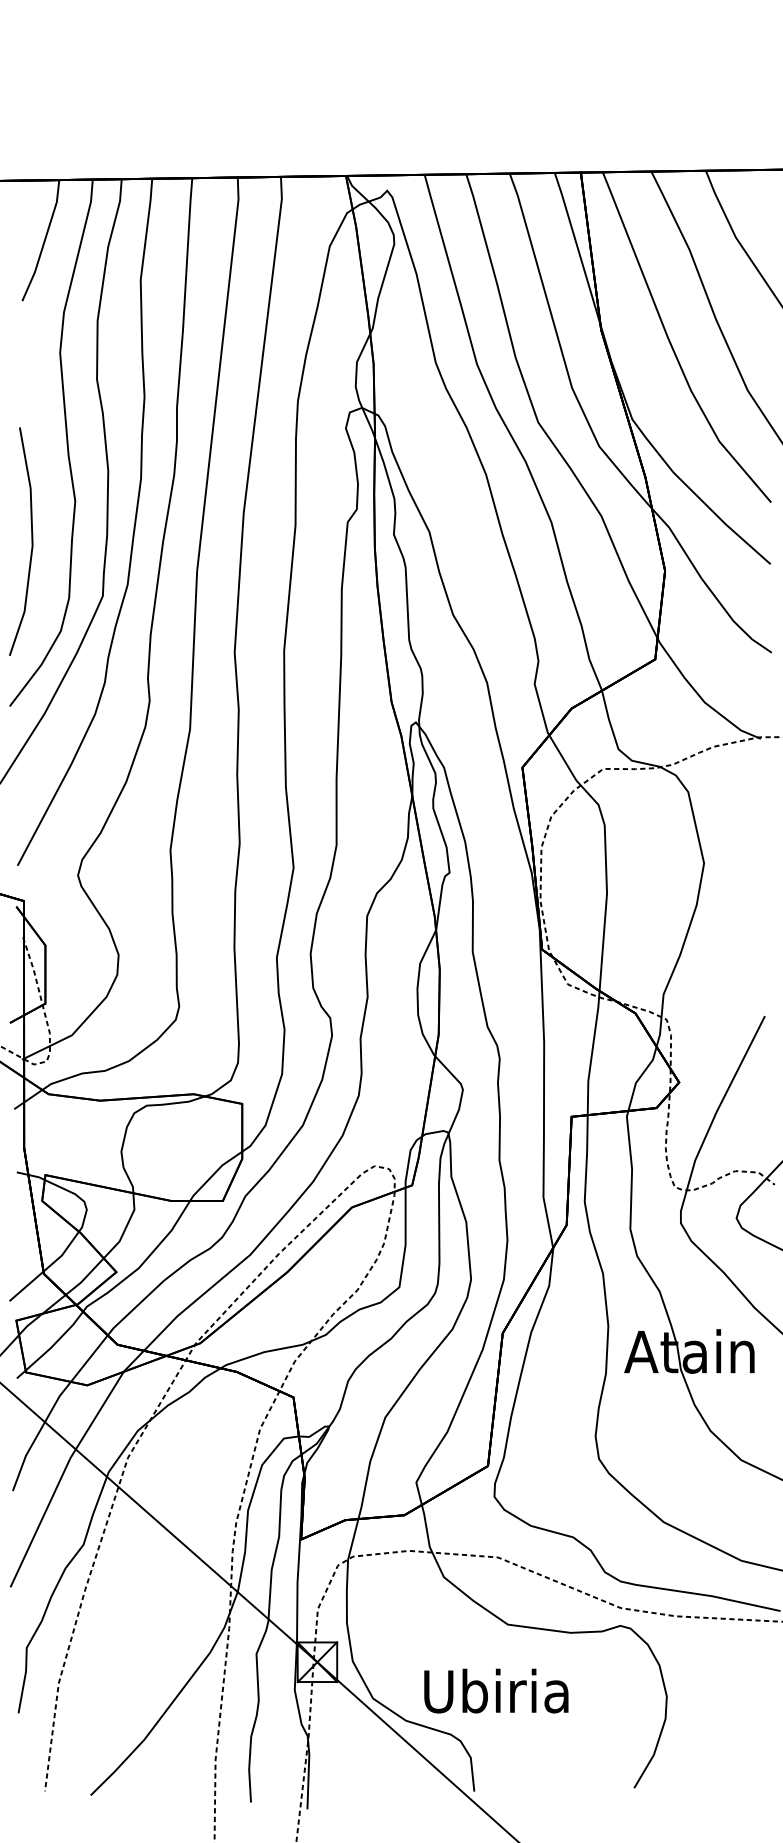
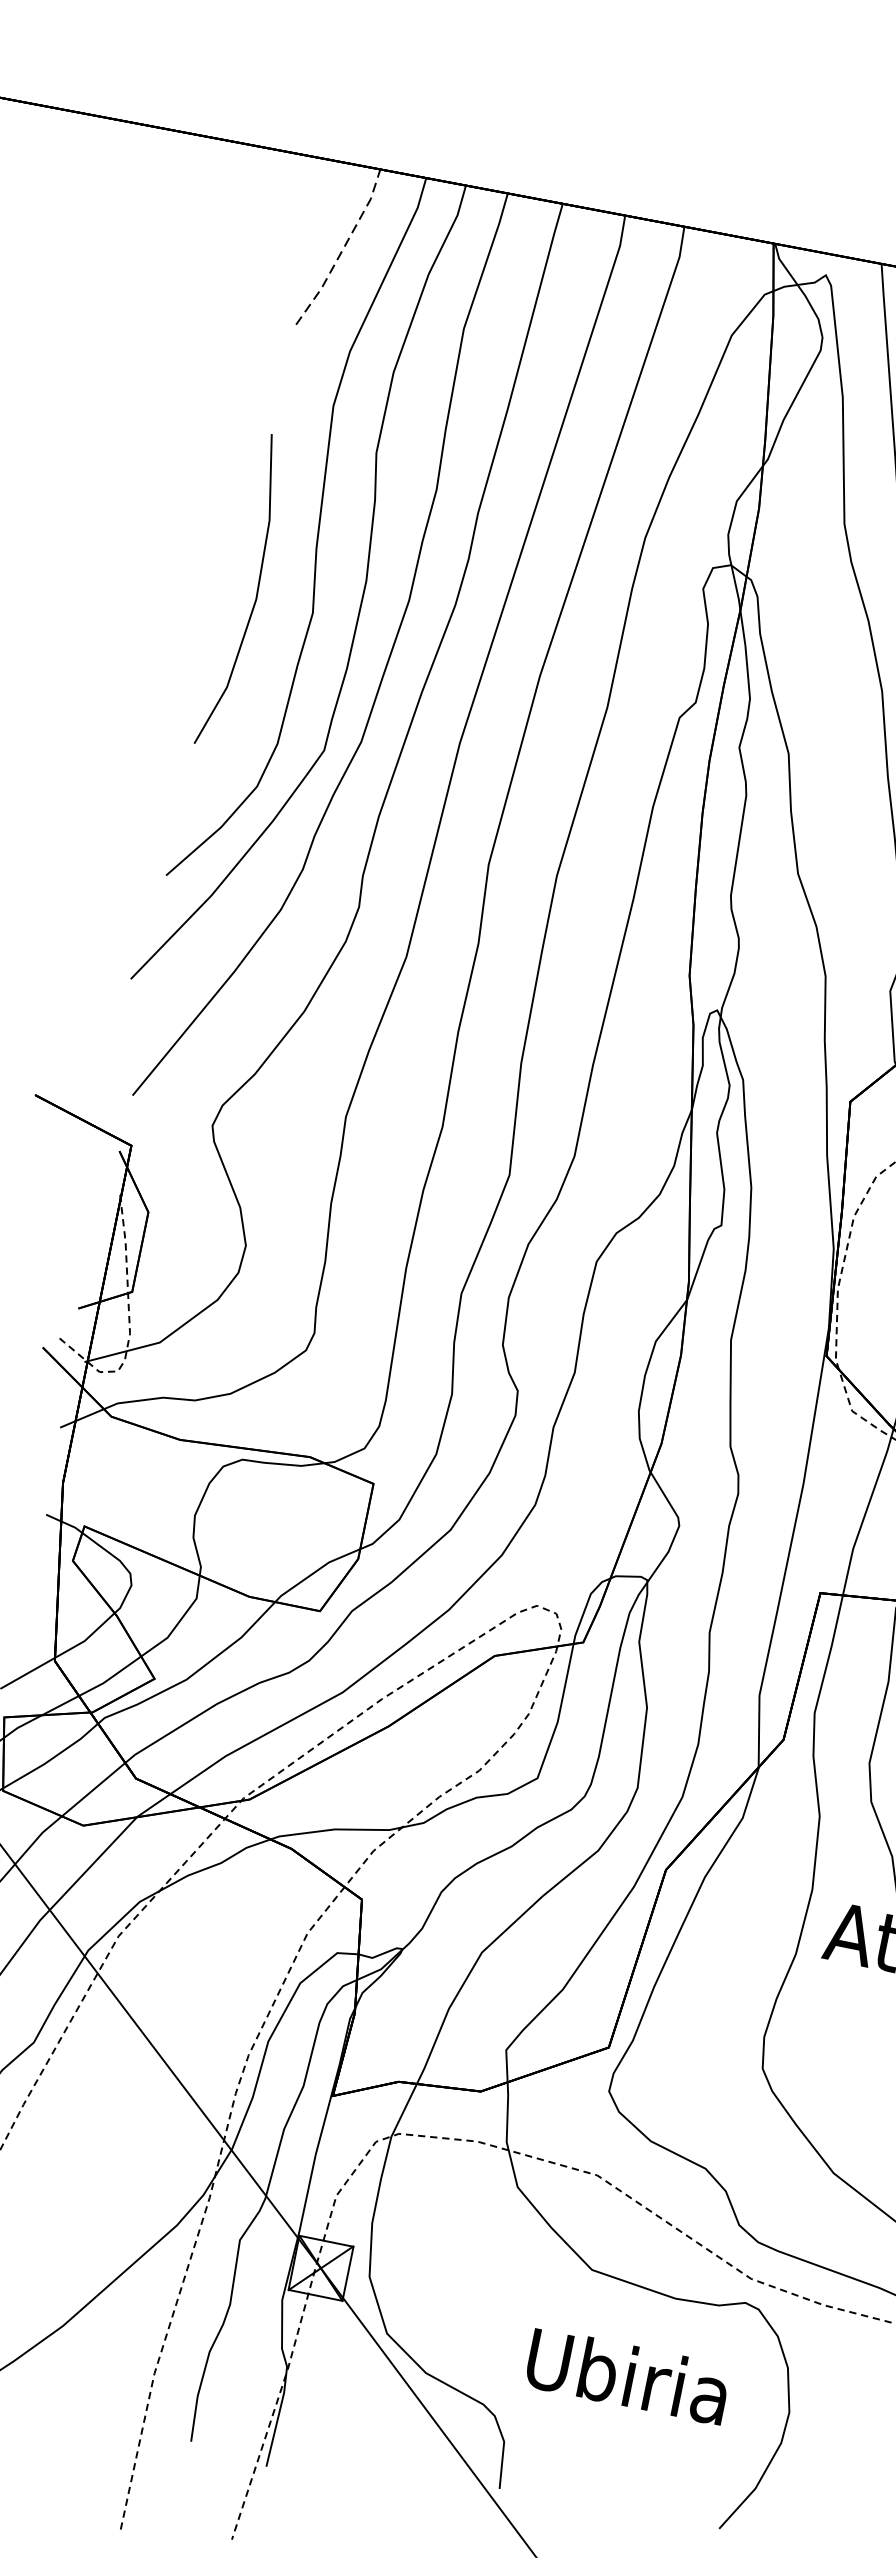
line: (44, 241) -> (343, 249), solid -> dashed
line: (31, 541) -> (255, 593), moved
text: (496, 1690) -> (628, 2375), moved

